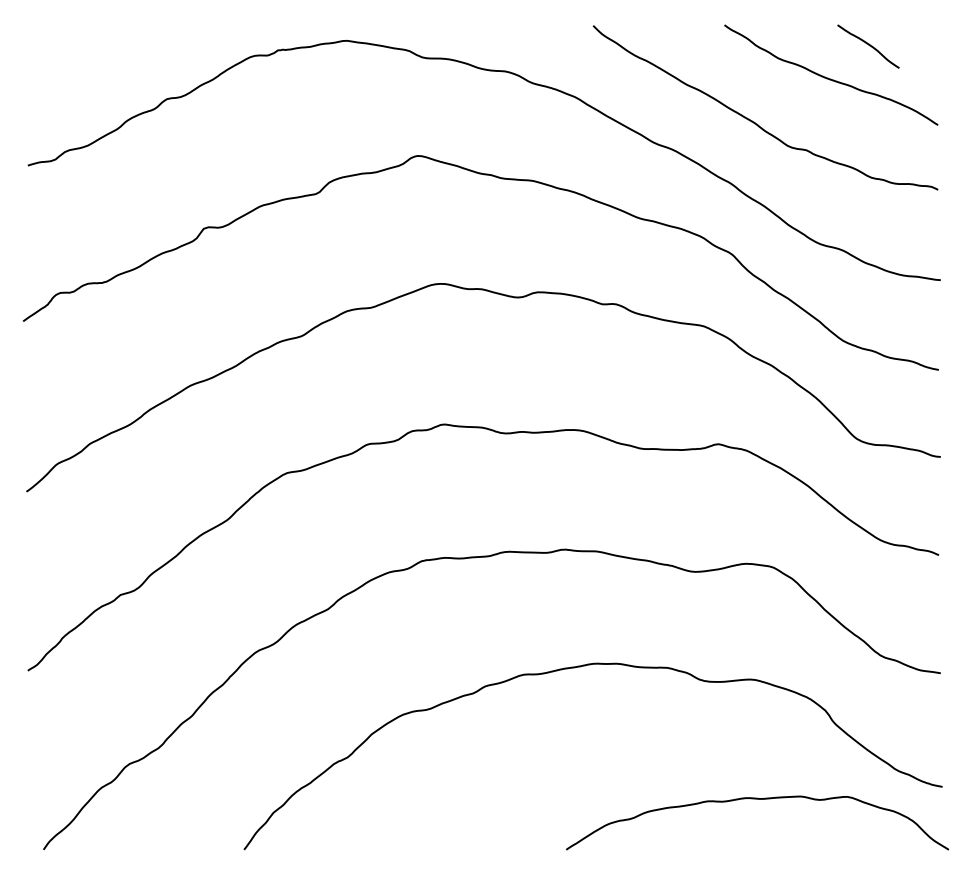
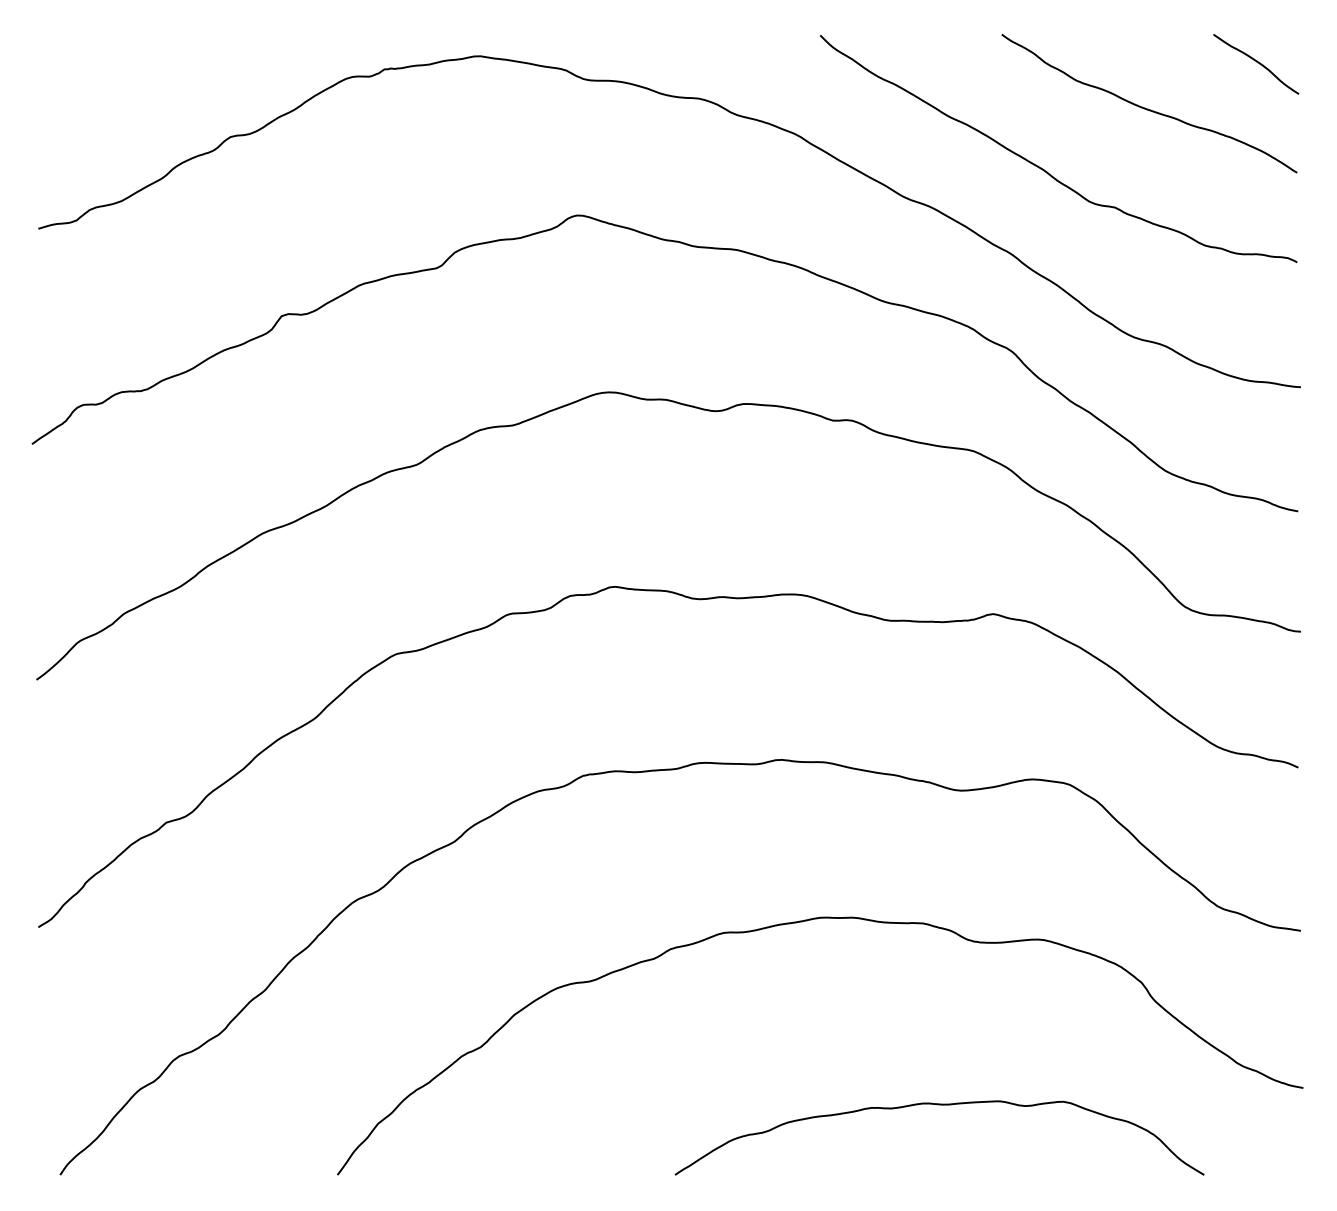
curve: (868, 45) -> (1256, 62), moved
curve: (757, 799) -> (939, 1105), moved

